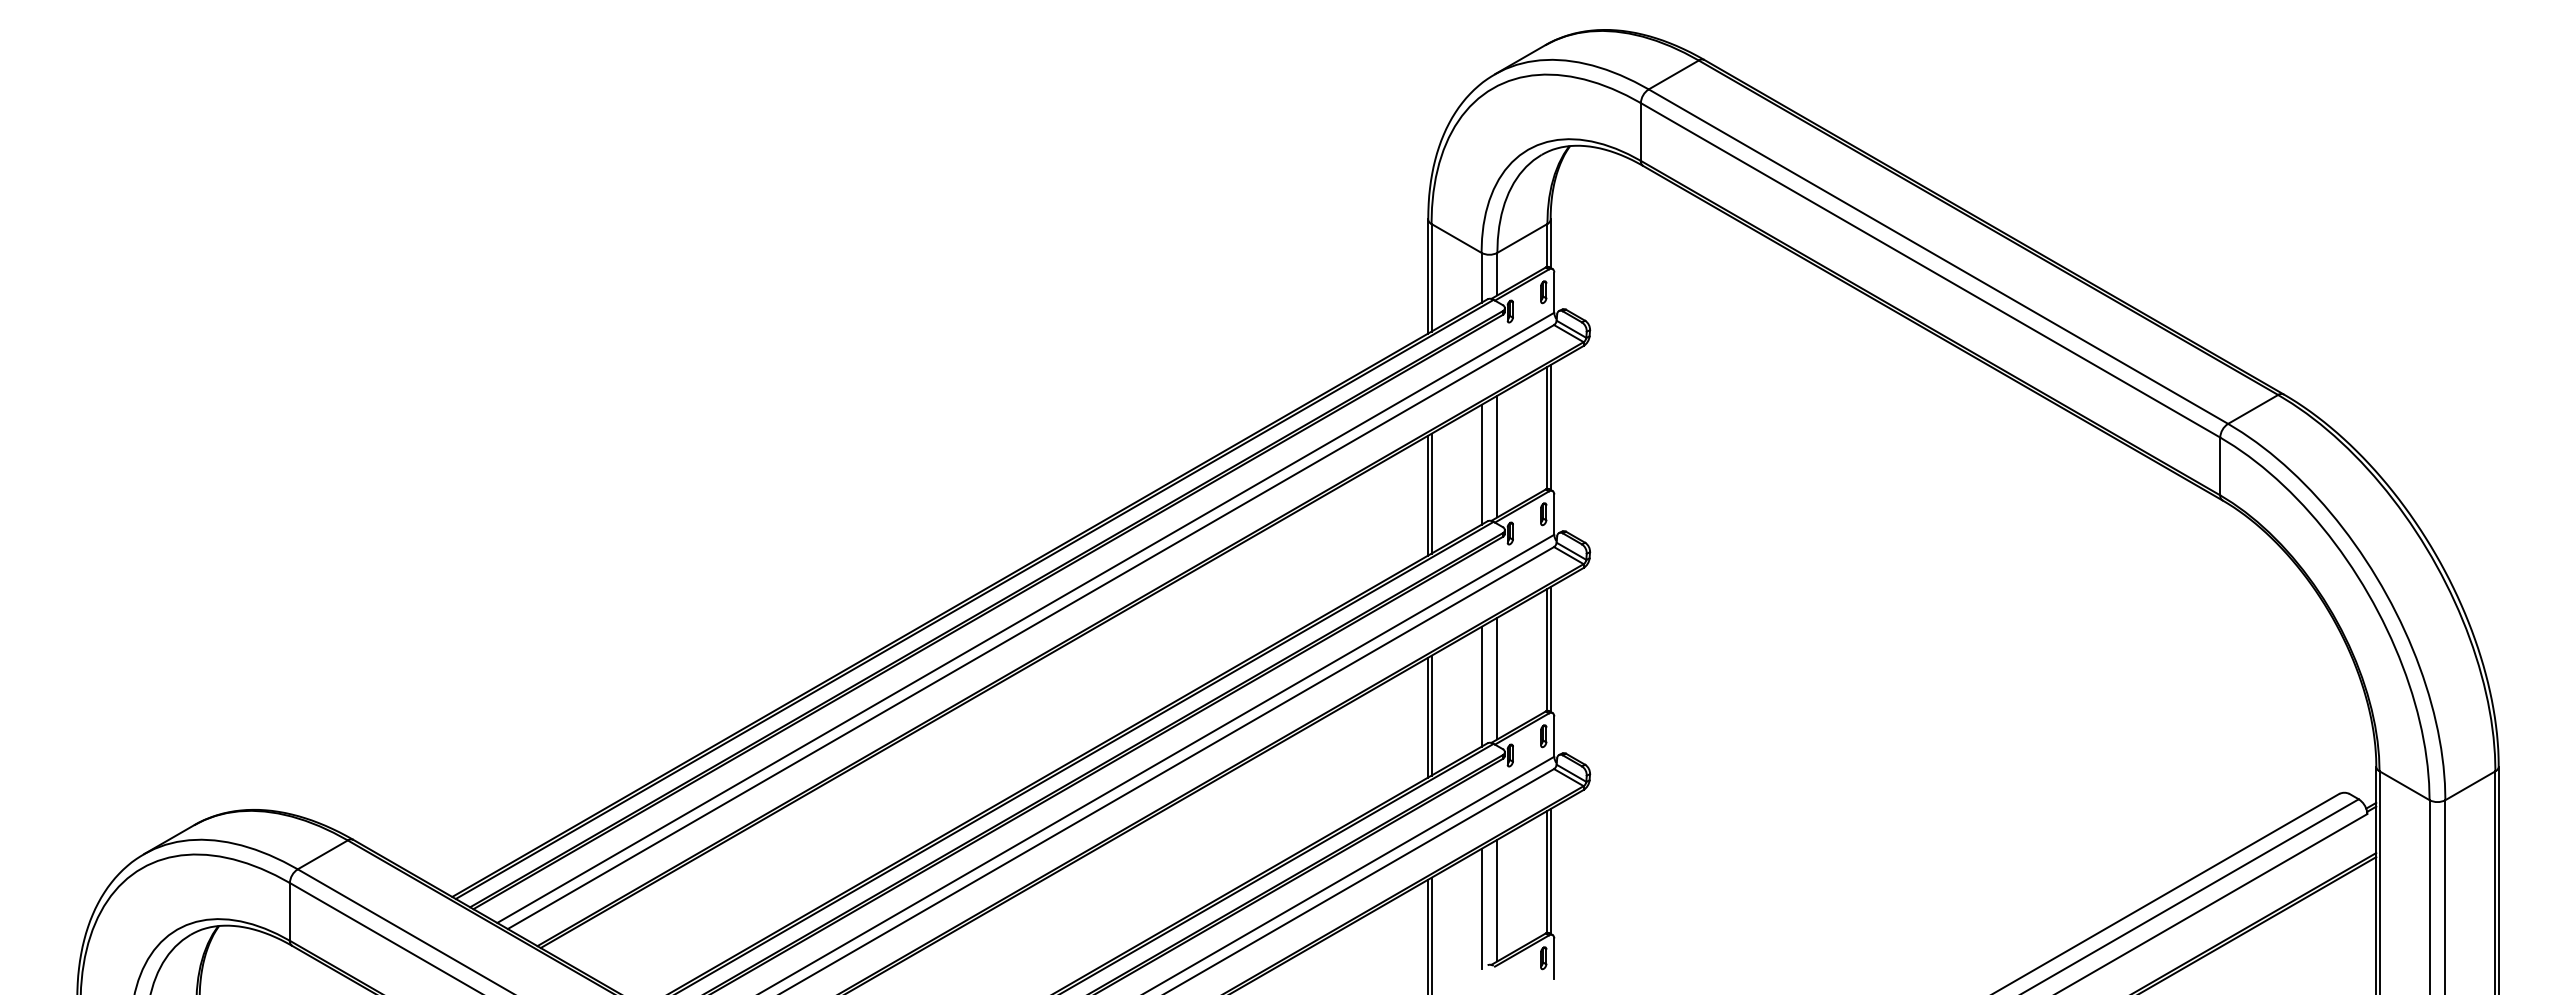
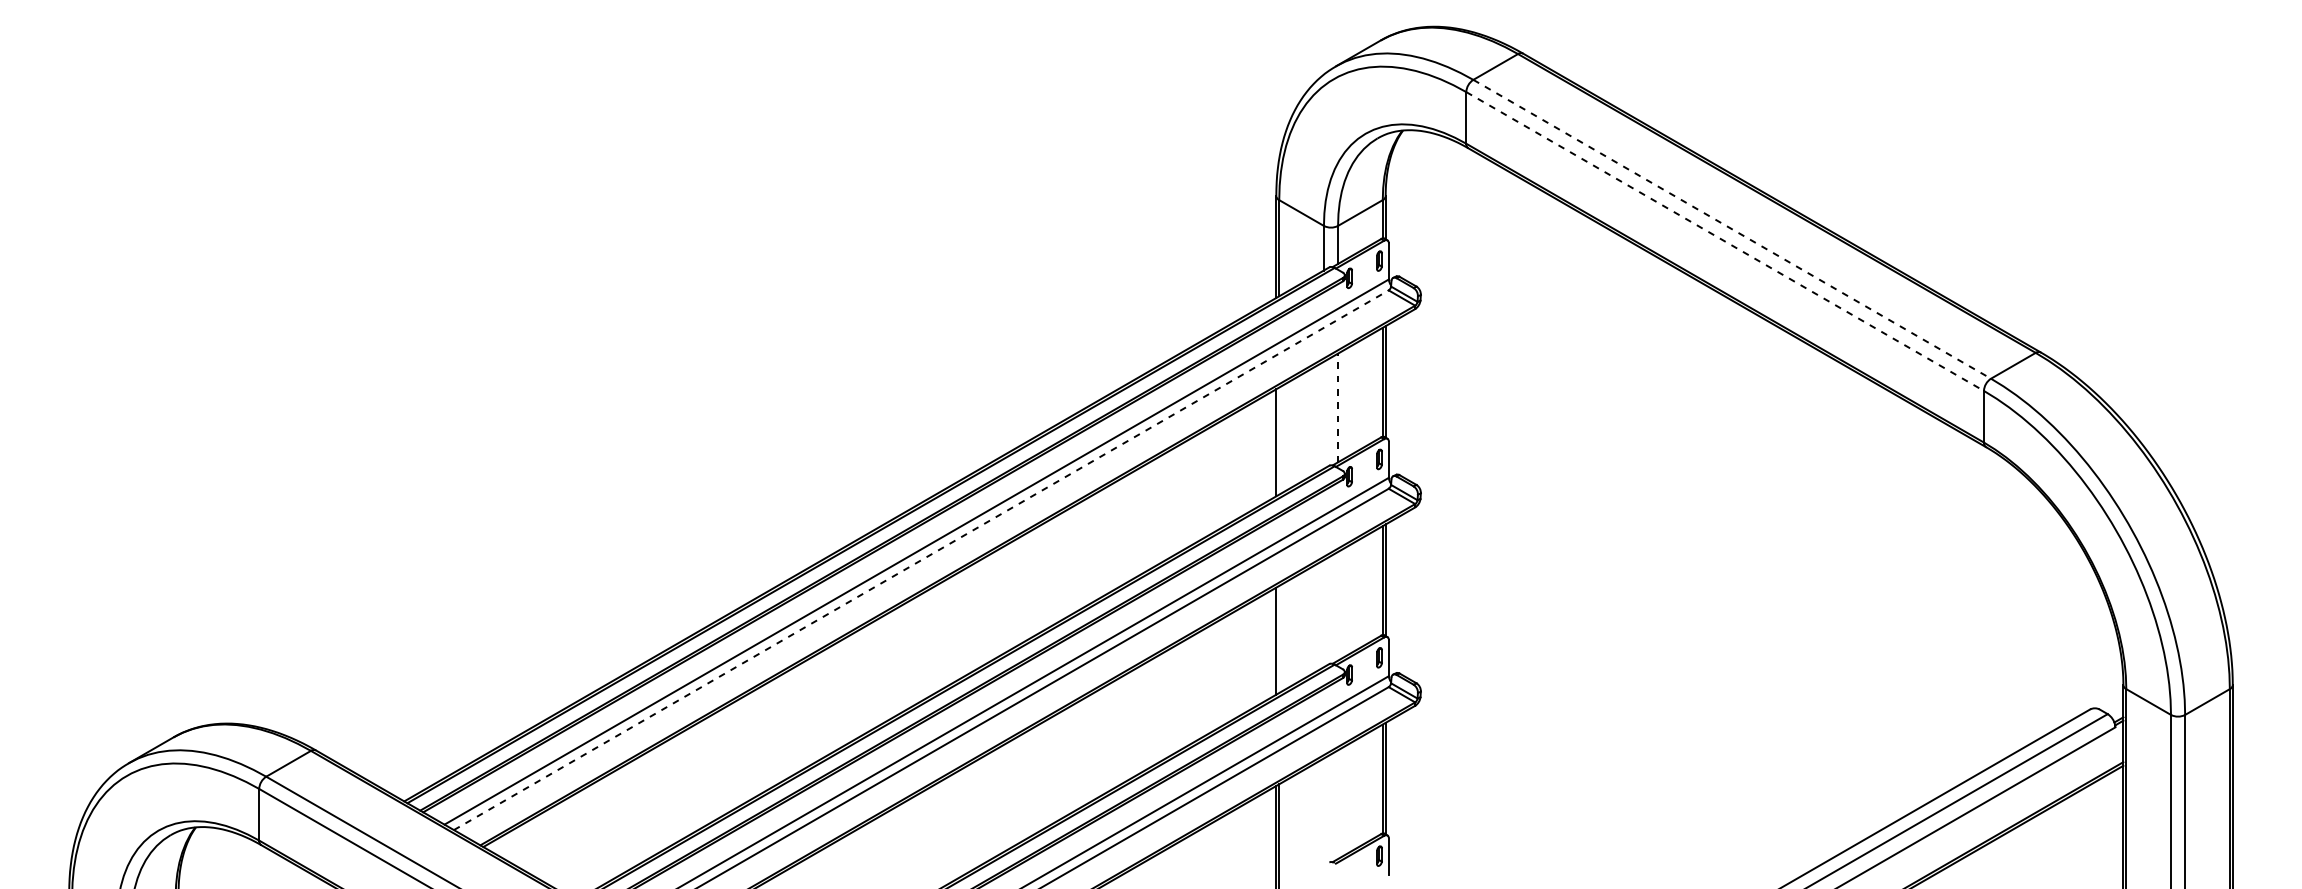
line: (1938, 256) -> (1732, 229), solid -> dashed
line: (1931, 270) -> (1725, 241), solid -> dashed
line: (1497, 456) -> (1338, 407), solid -> dashed
line: (1481, 464) -> (1323, 415), removed
line: (1431, 493) -> (1279, 440), removed
line: (1031, 626) -> (921, 559), solid -> dashed
line: (1497, 678) -> (1338, 606), removed
line: (1481, 686) -> (1323, 613), removed
line: (1431, 715) -> (1279, 639), removed
line: (1497, 900) -> (1338, 804), removed
line: (1481, 908) -> (1323, 811), removed

